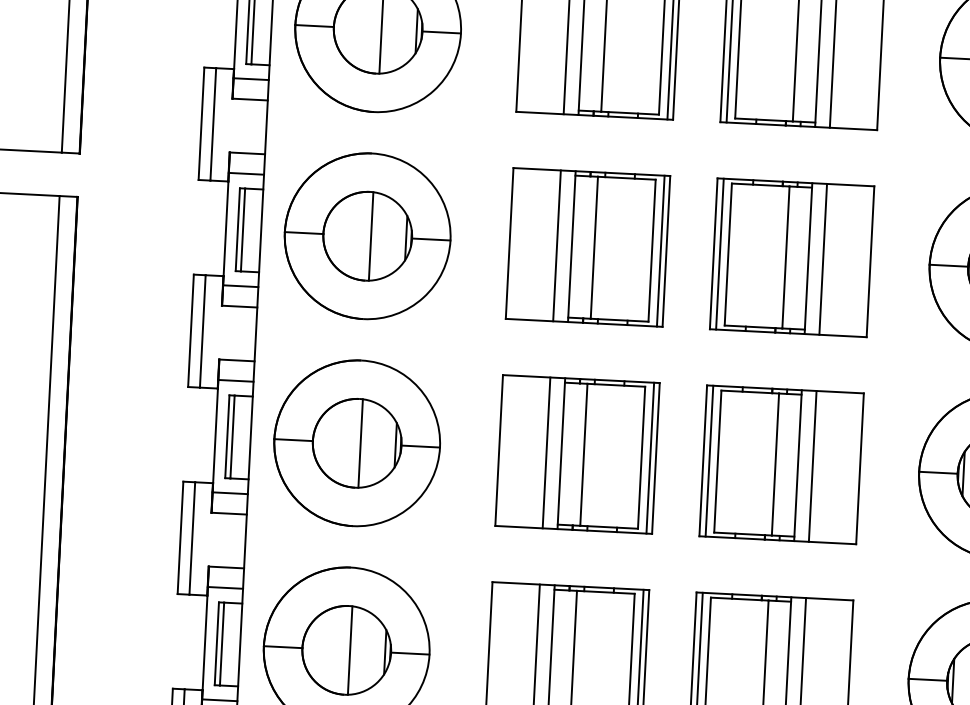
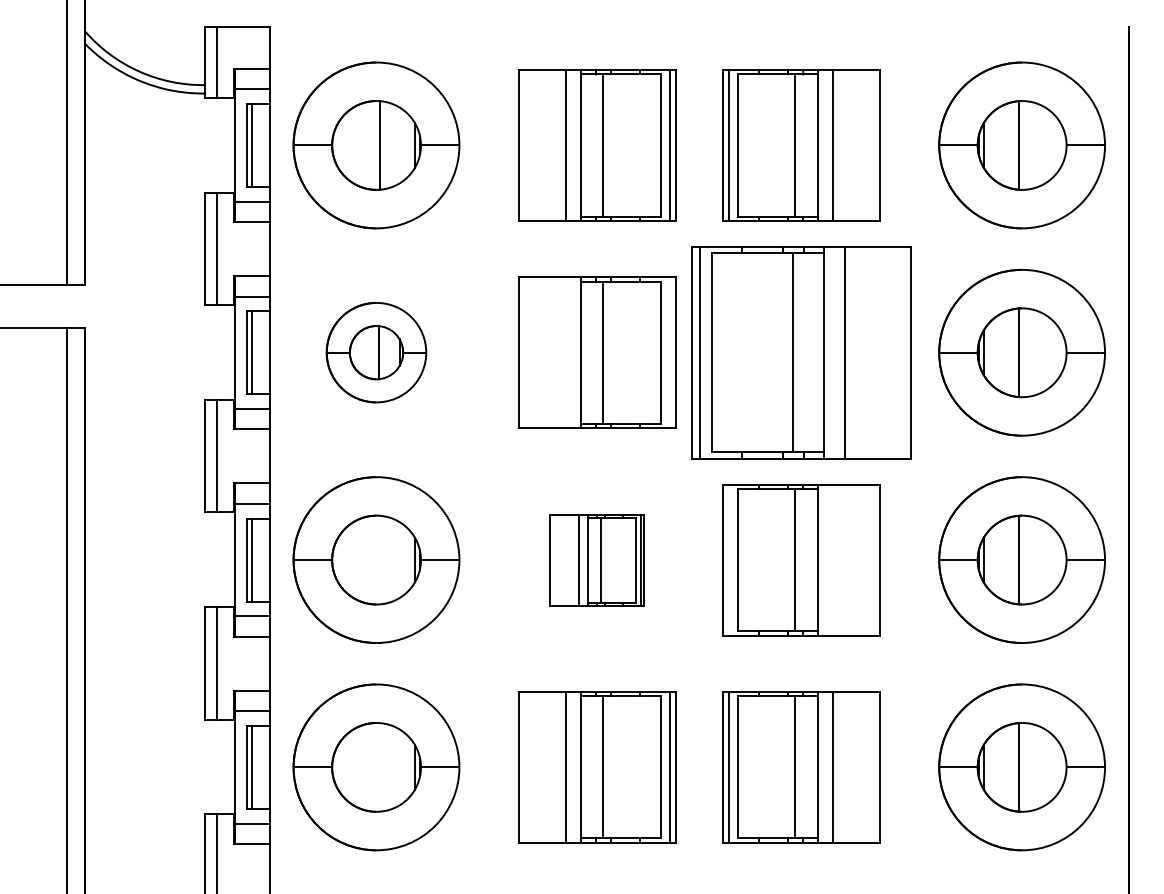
part: (367, 236) -> (376, 352), size x0.6
line: (557, 245) -> (566, 352), removed
line: (660, 250) -> (669, 352), removed
part: (792, 257) -> (801, 352), size x1.4
line: (360, 442) -> (379, 559), removed
part: (577, 454) -> (597, 560), size x0.6
line: (709, 460) -> (729, 559), removed
line: (812, 465) -> (832, 559), removed
line: (349, 650) -> (379, 767), removed

